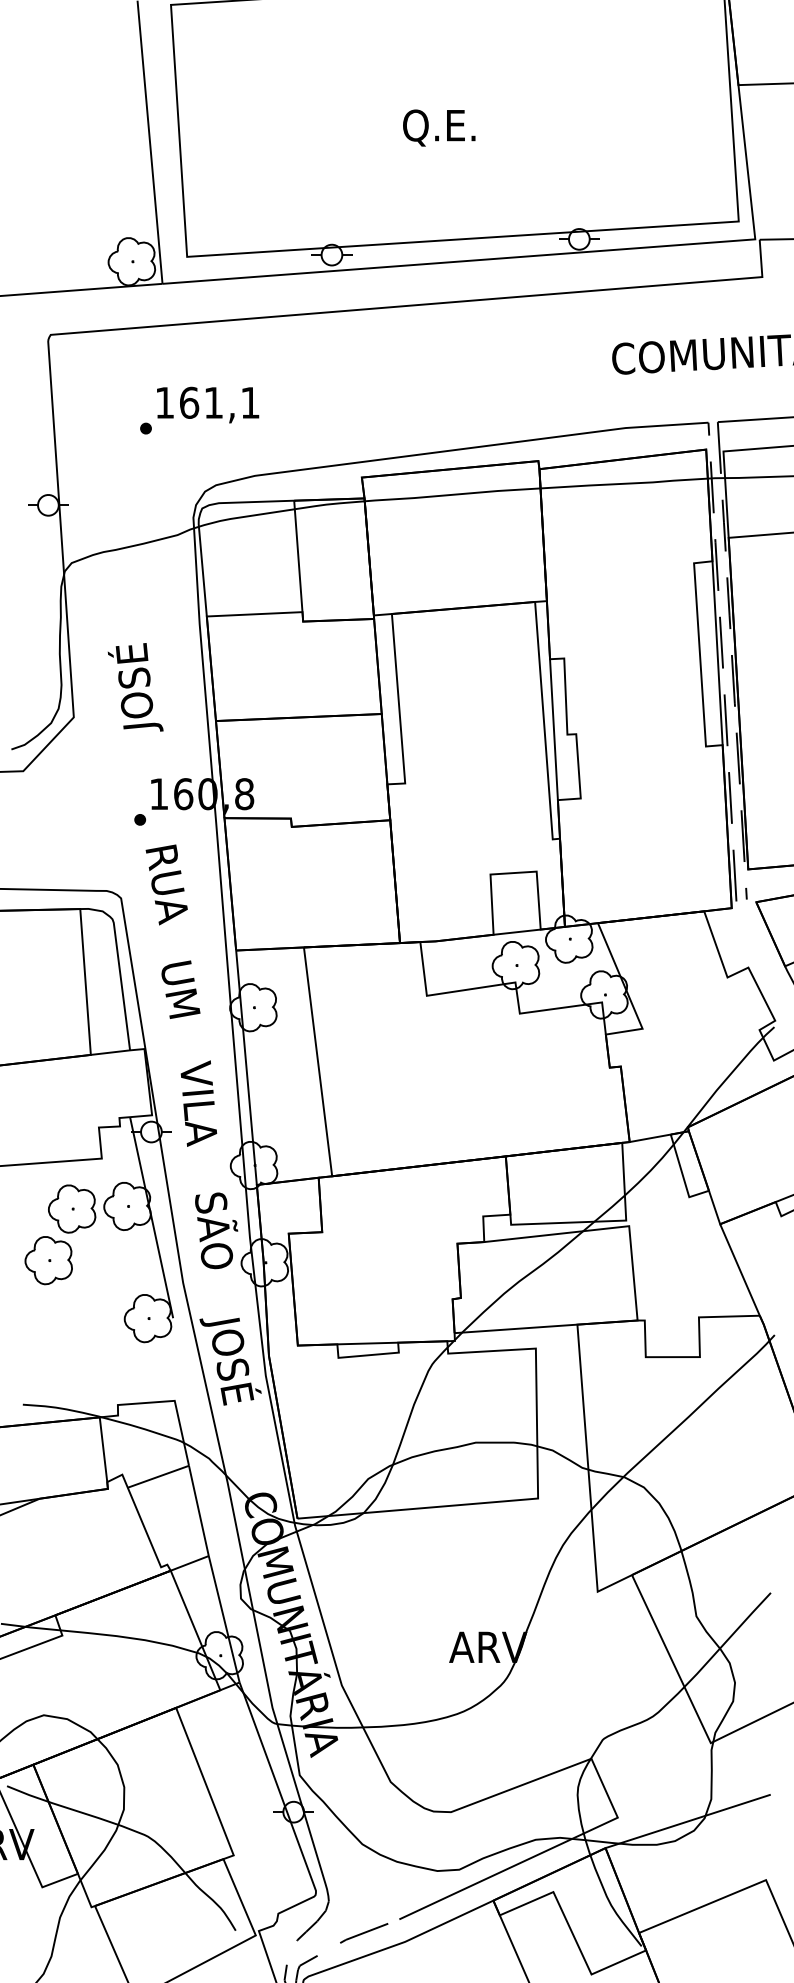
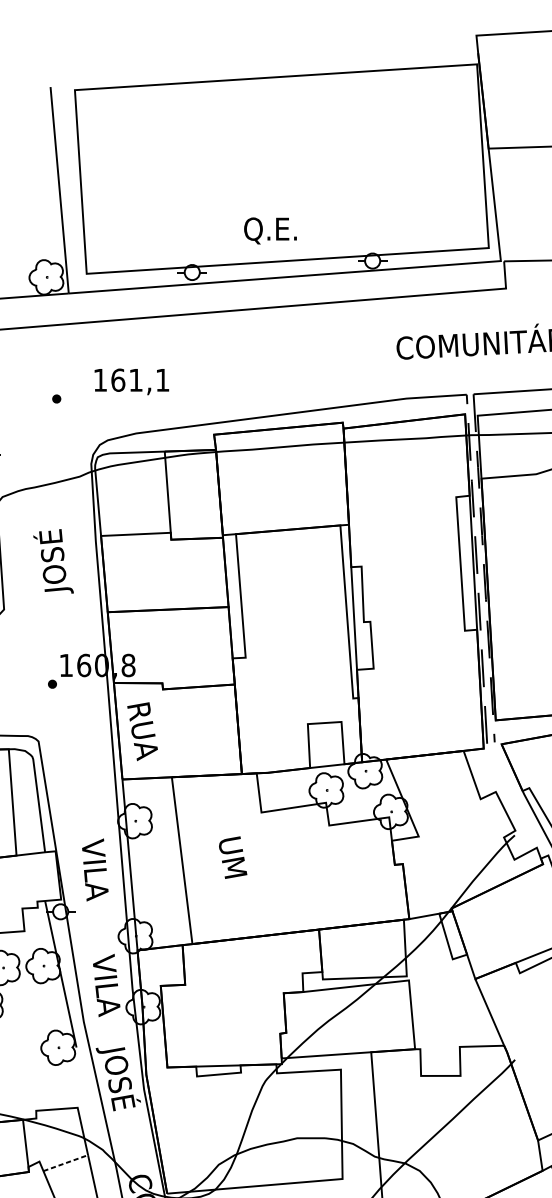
text: (439, 127) -> (270, 230), moved
text: (208, 404) -> (132, 381), moved
text: (135, 687) -> (53, 561), moved
text: (166, 884) -> (142, 731), moved
text: (180, 989) -> (232, 857), moved
text: (198, 1103) -> (95, 869), moved
text: (216, 1232) -> (108, 985), SÃO -> VILA
line: (158, 1476) -> (65, 1162), solid -> dashed

